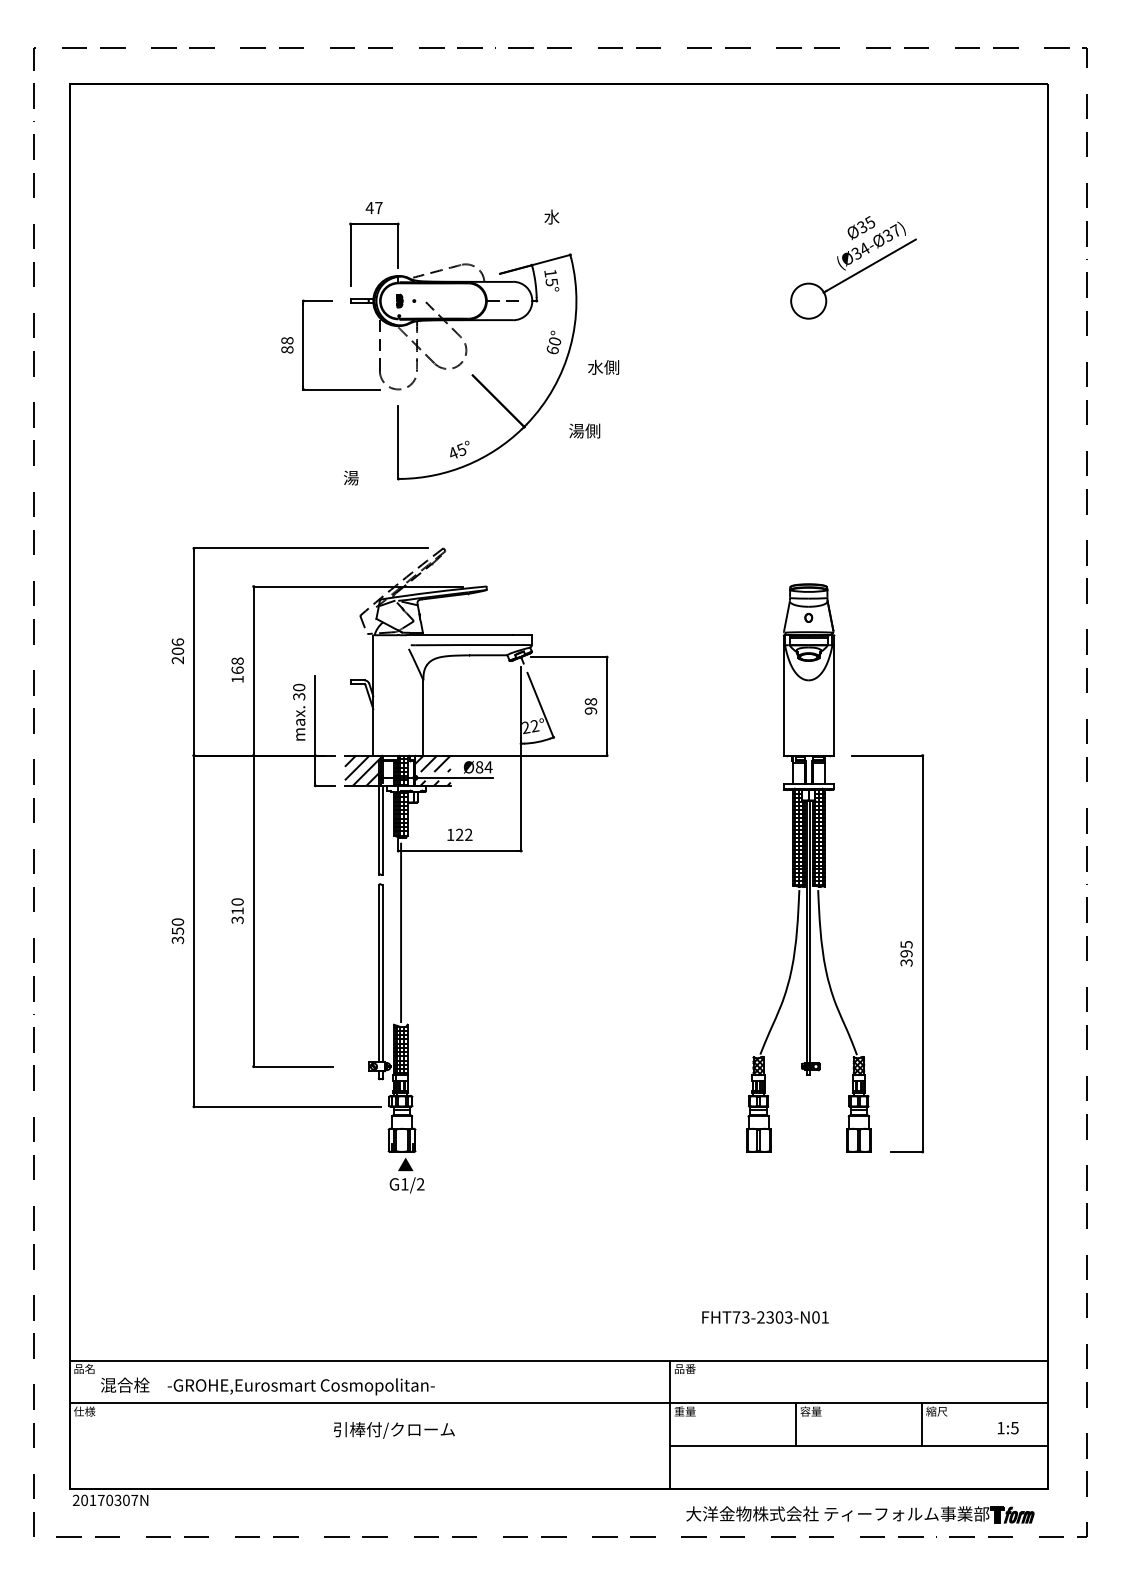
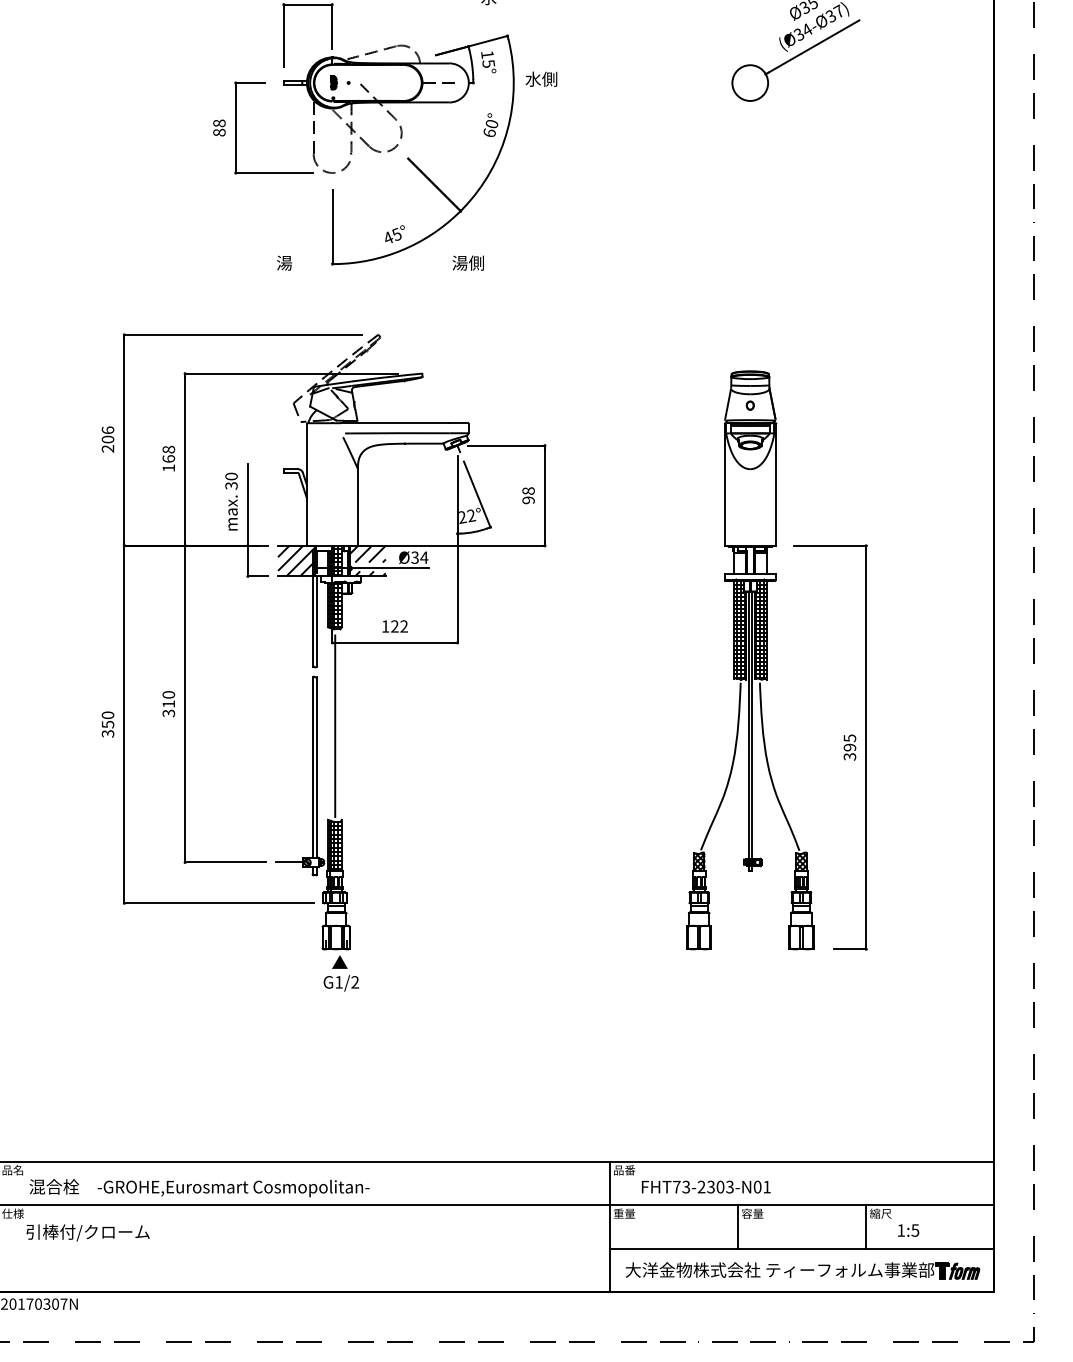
text: (603, 366) -> (541, 78), moved
text: (584, 430) -> (468, 262), moved
text: (479, 767) -> (415, 557), Ø84 -> Ø34
line: (355, 1066) -> (288, 862), added
text: (765, 1317) -> (706, 1187), moved
text: (1007, 1428) -> (907, 1230), moved
text: (394, 1430) -> (88, 1232), moved
part: (860, 1514) -> (803, 1270), moved

